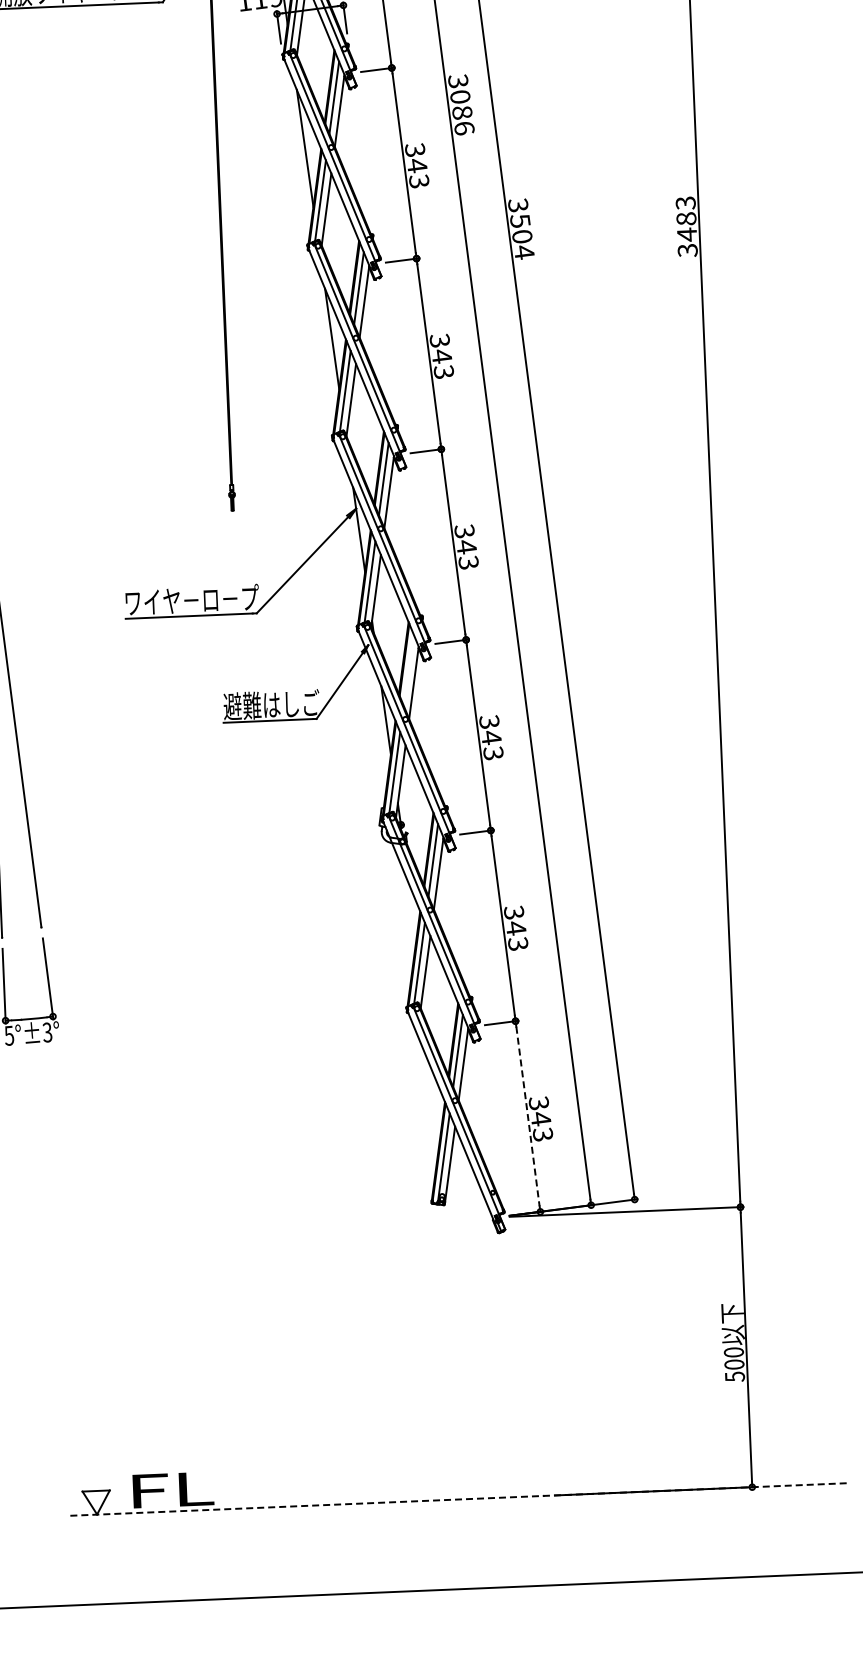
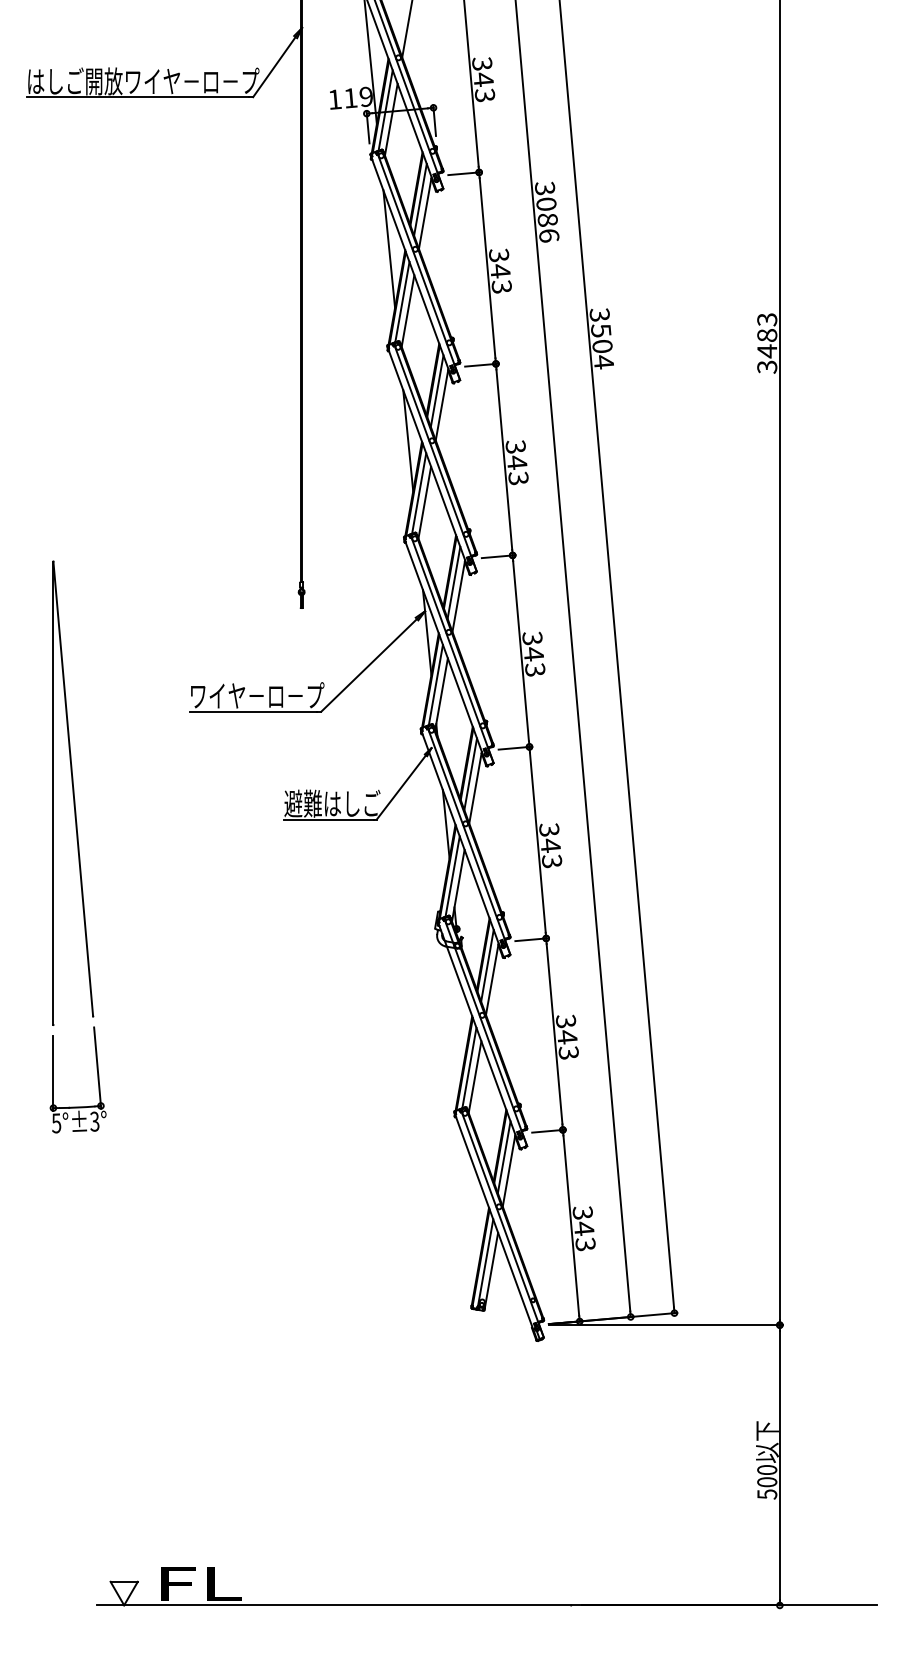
line: (408, 669) -> (470, 774), added
line: (528, 1117) -> (571, 1226), dashed -> solid
line: (460, 1499) -> (487, 1605), dashed -> solid

